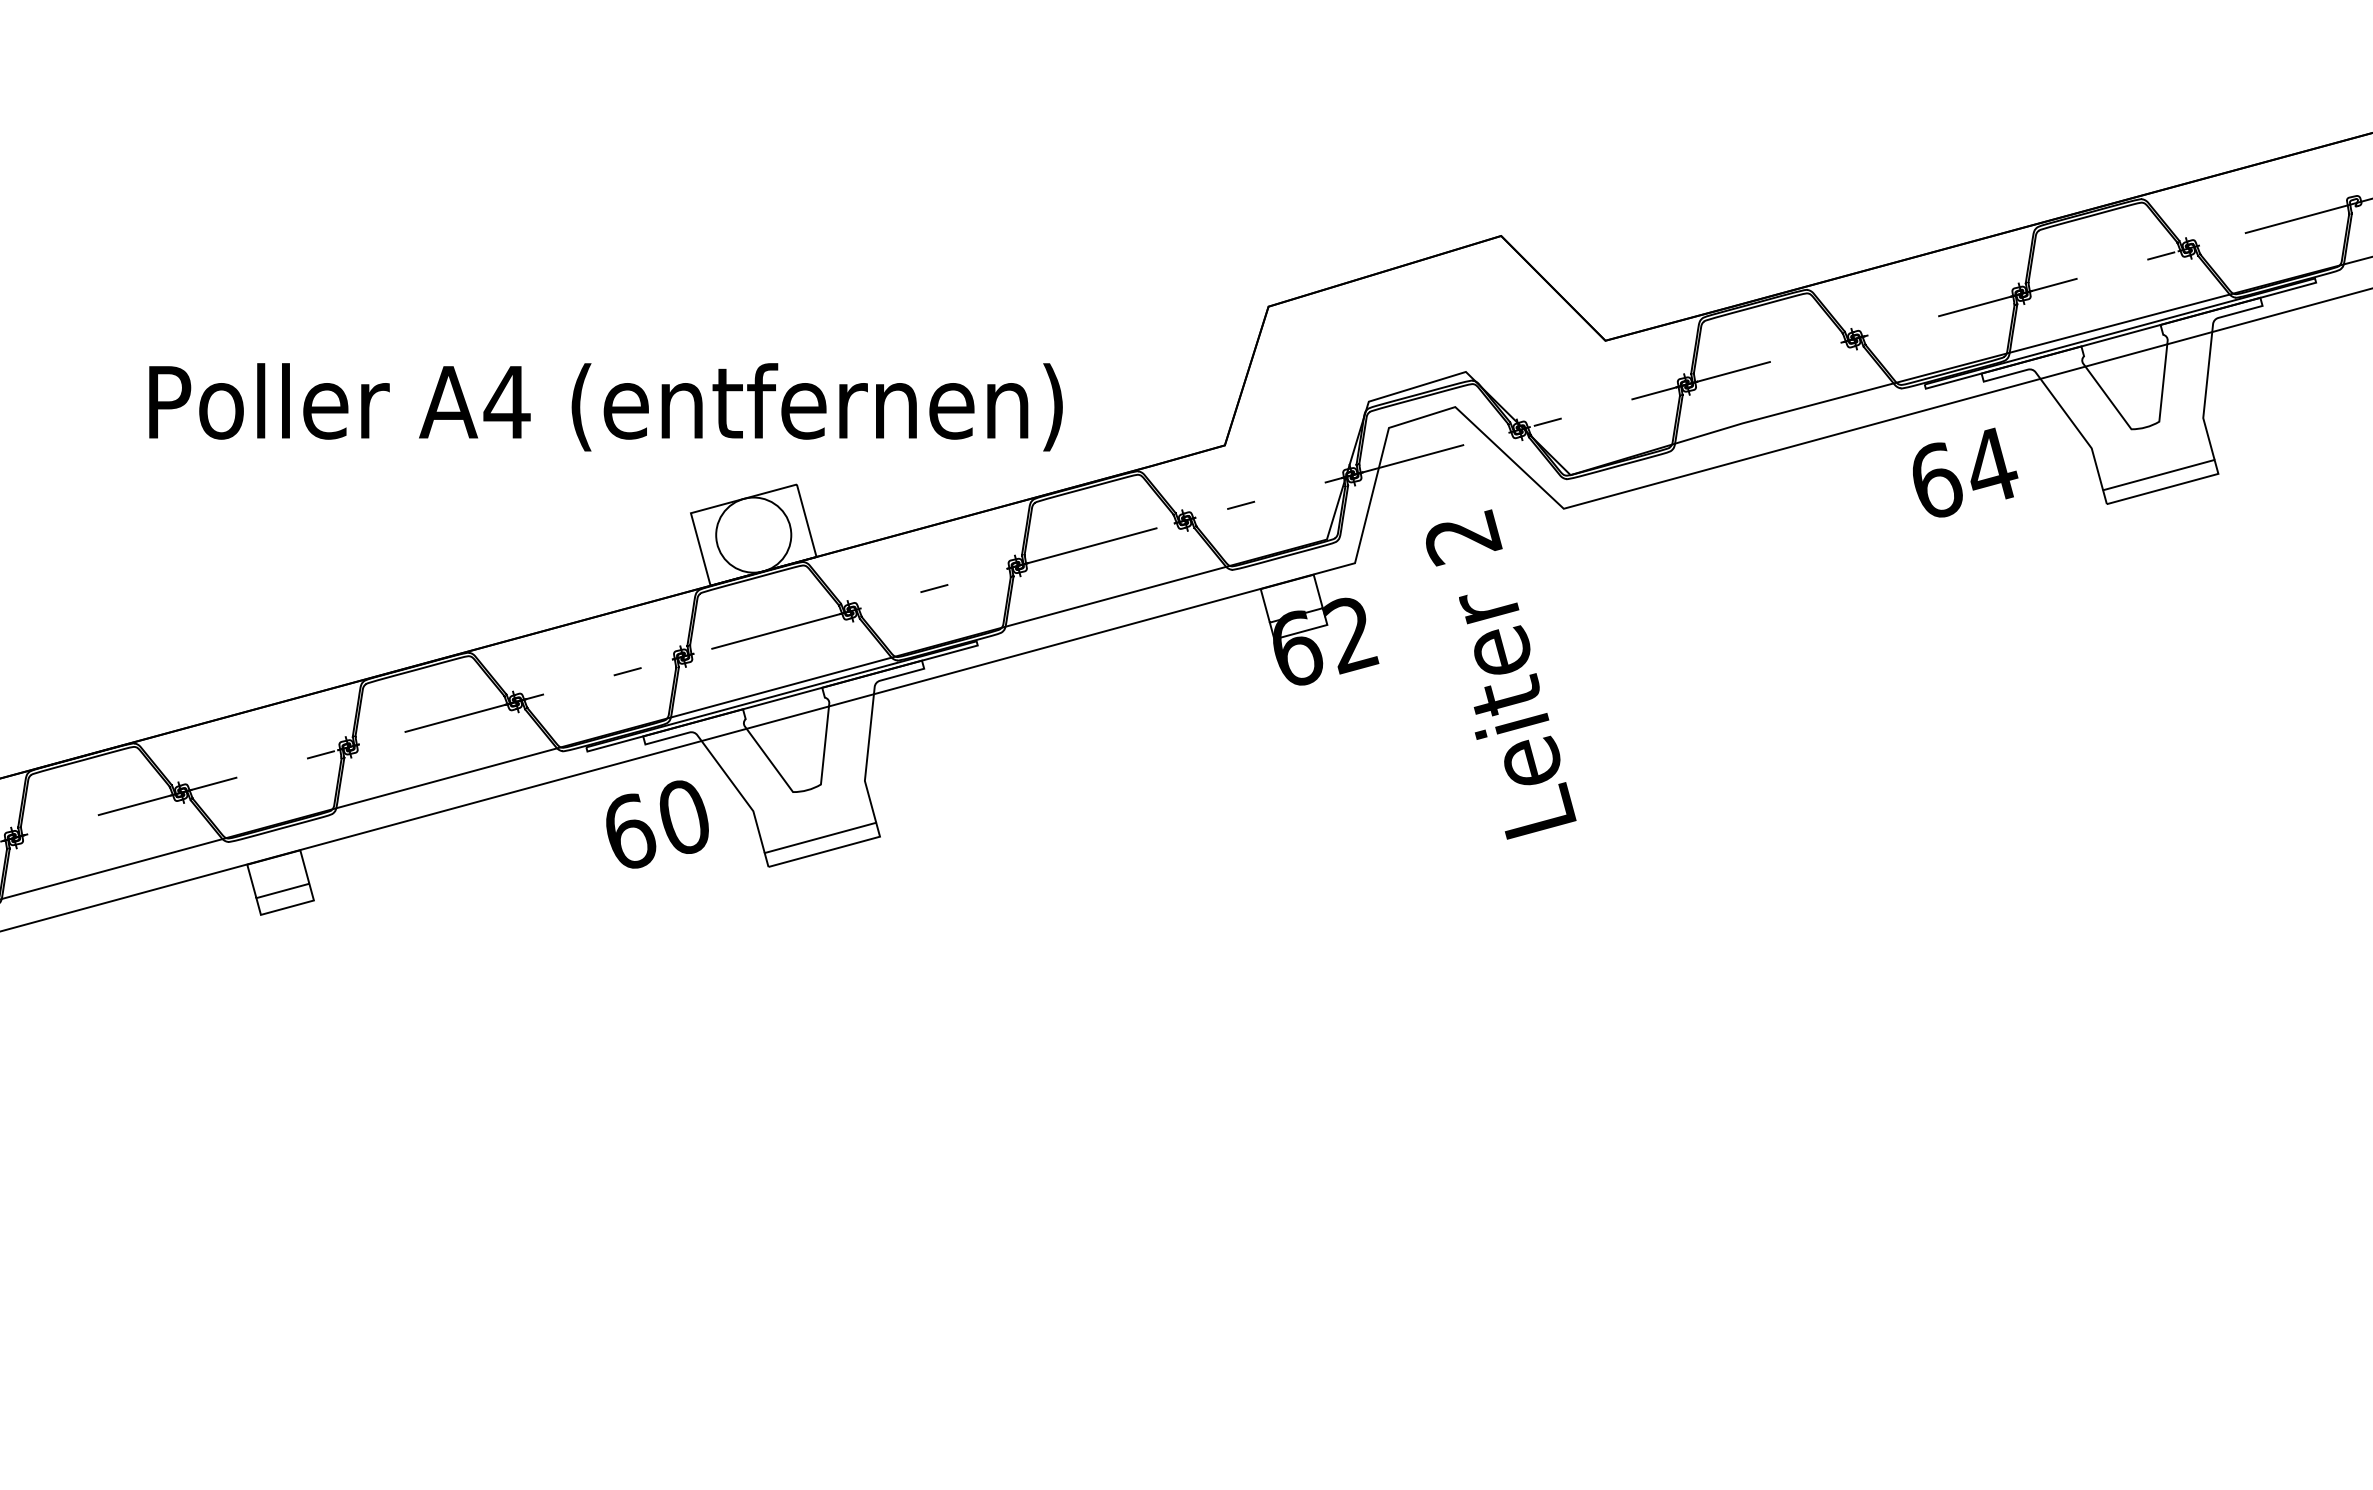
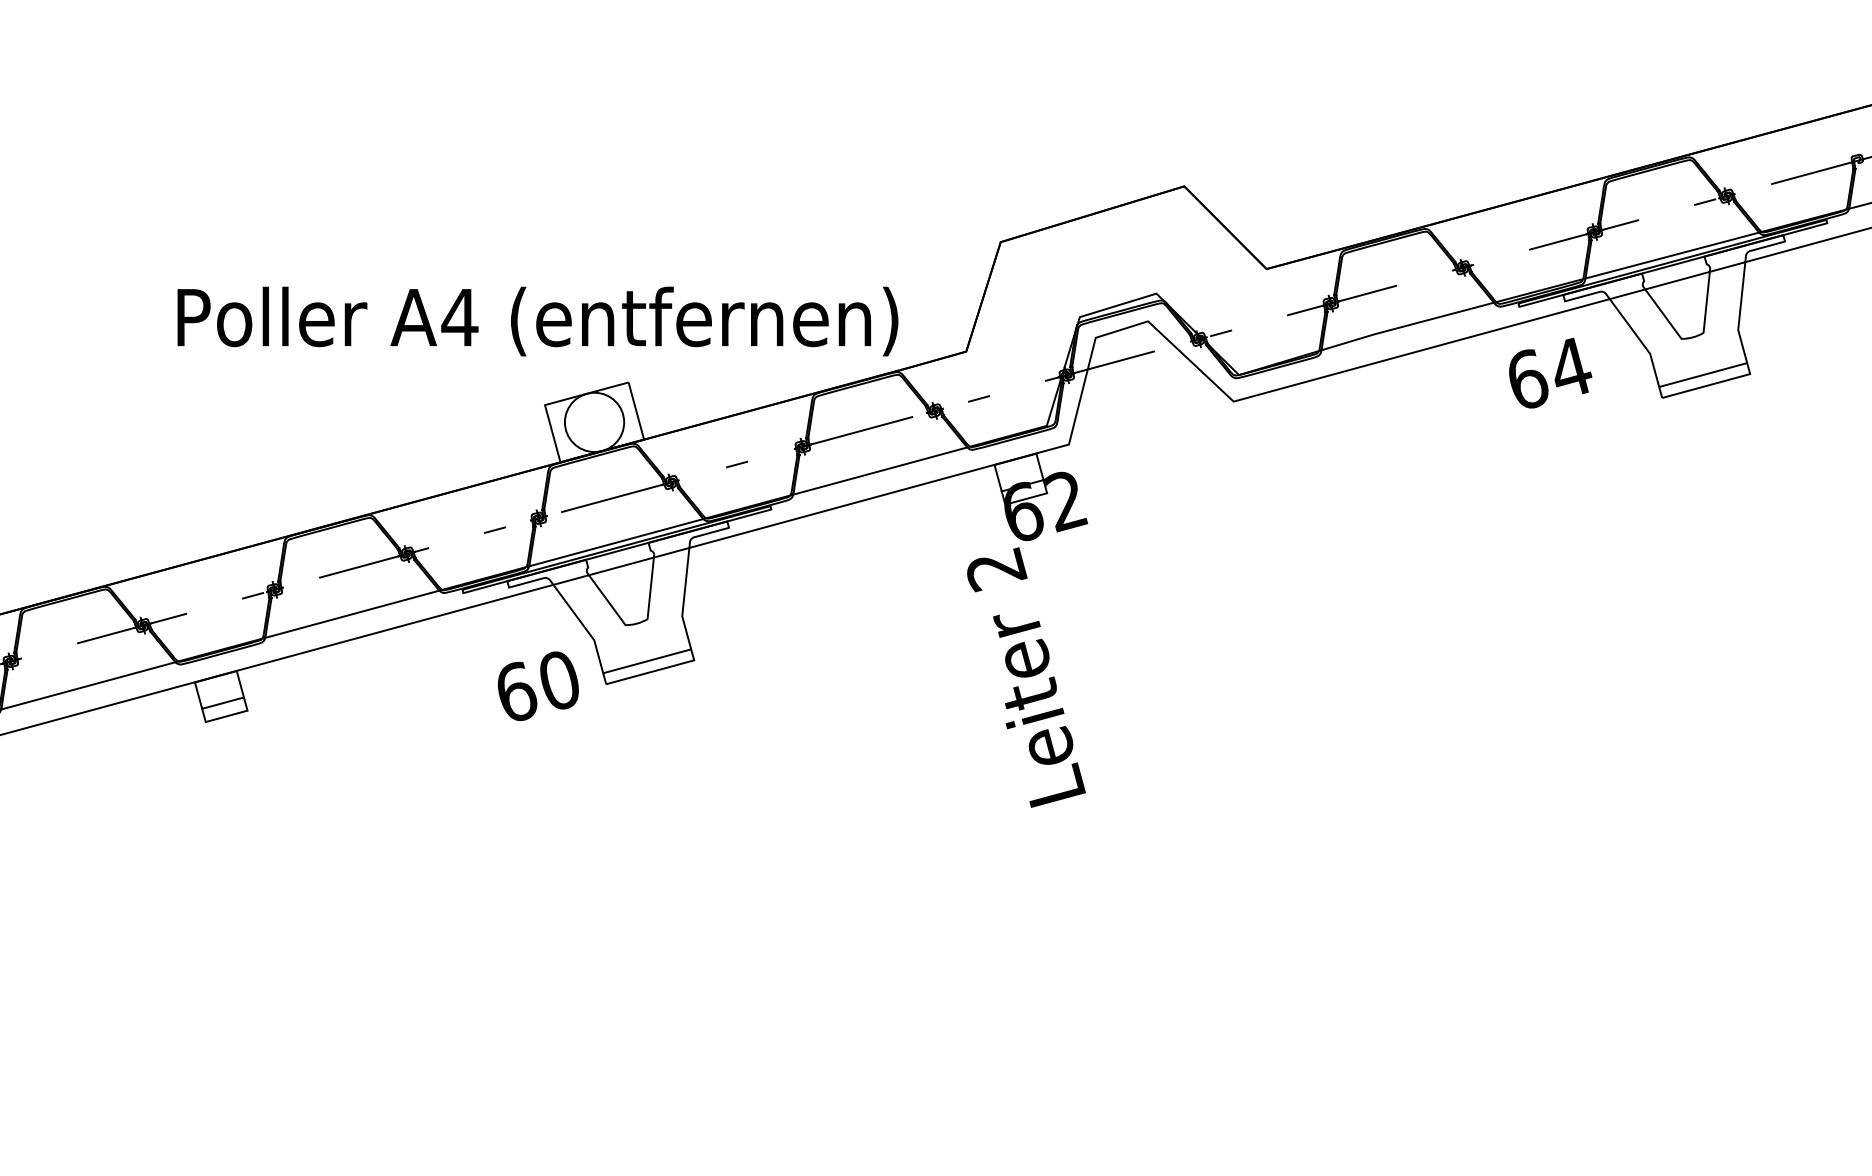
text: (605, 407) -> (537, 321), moved
text: (1501, 674) -> (1026, 677), moved
text: (657, 824) -> (538, 686), moved

